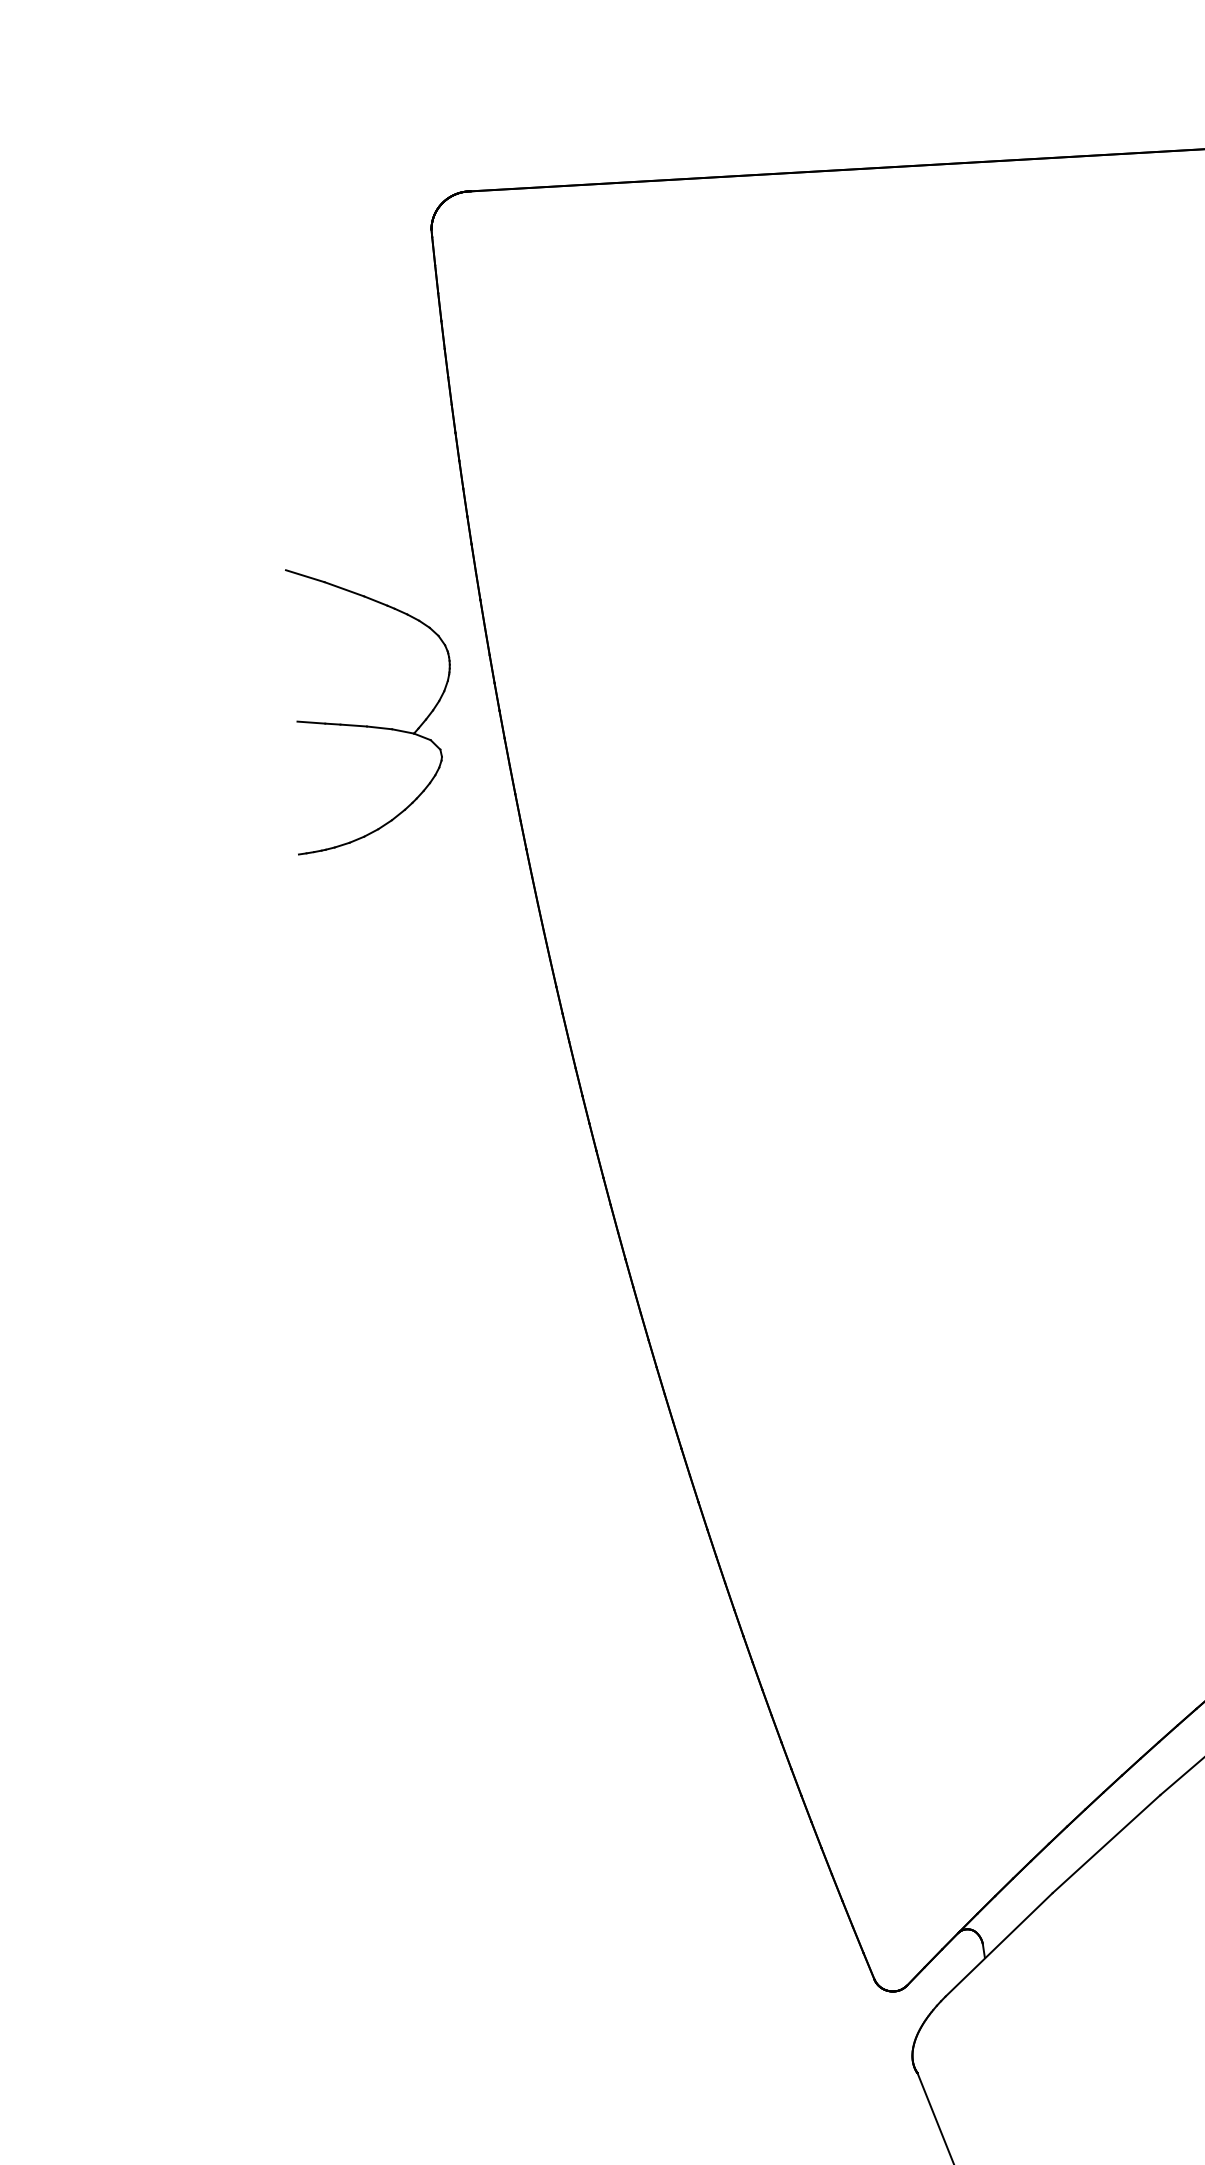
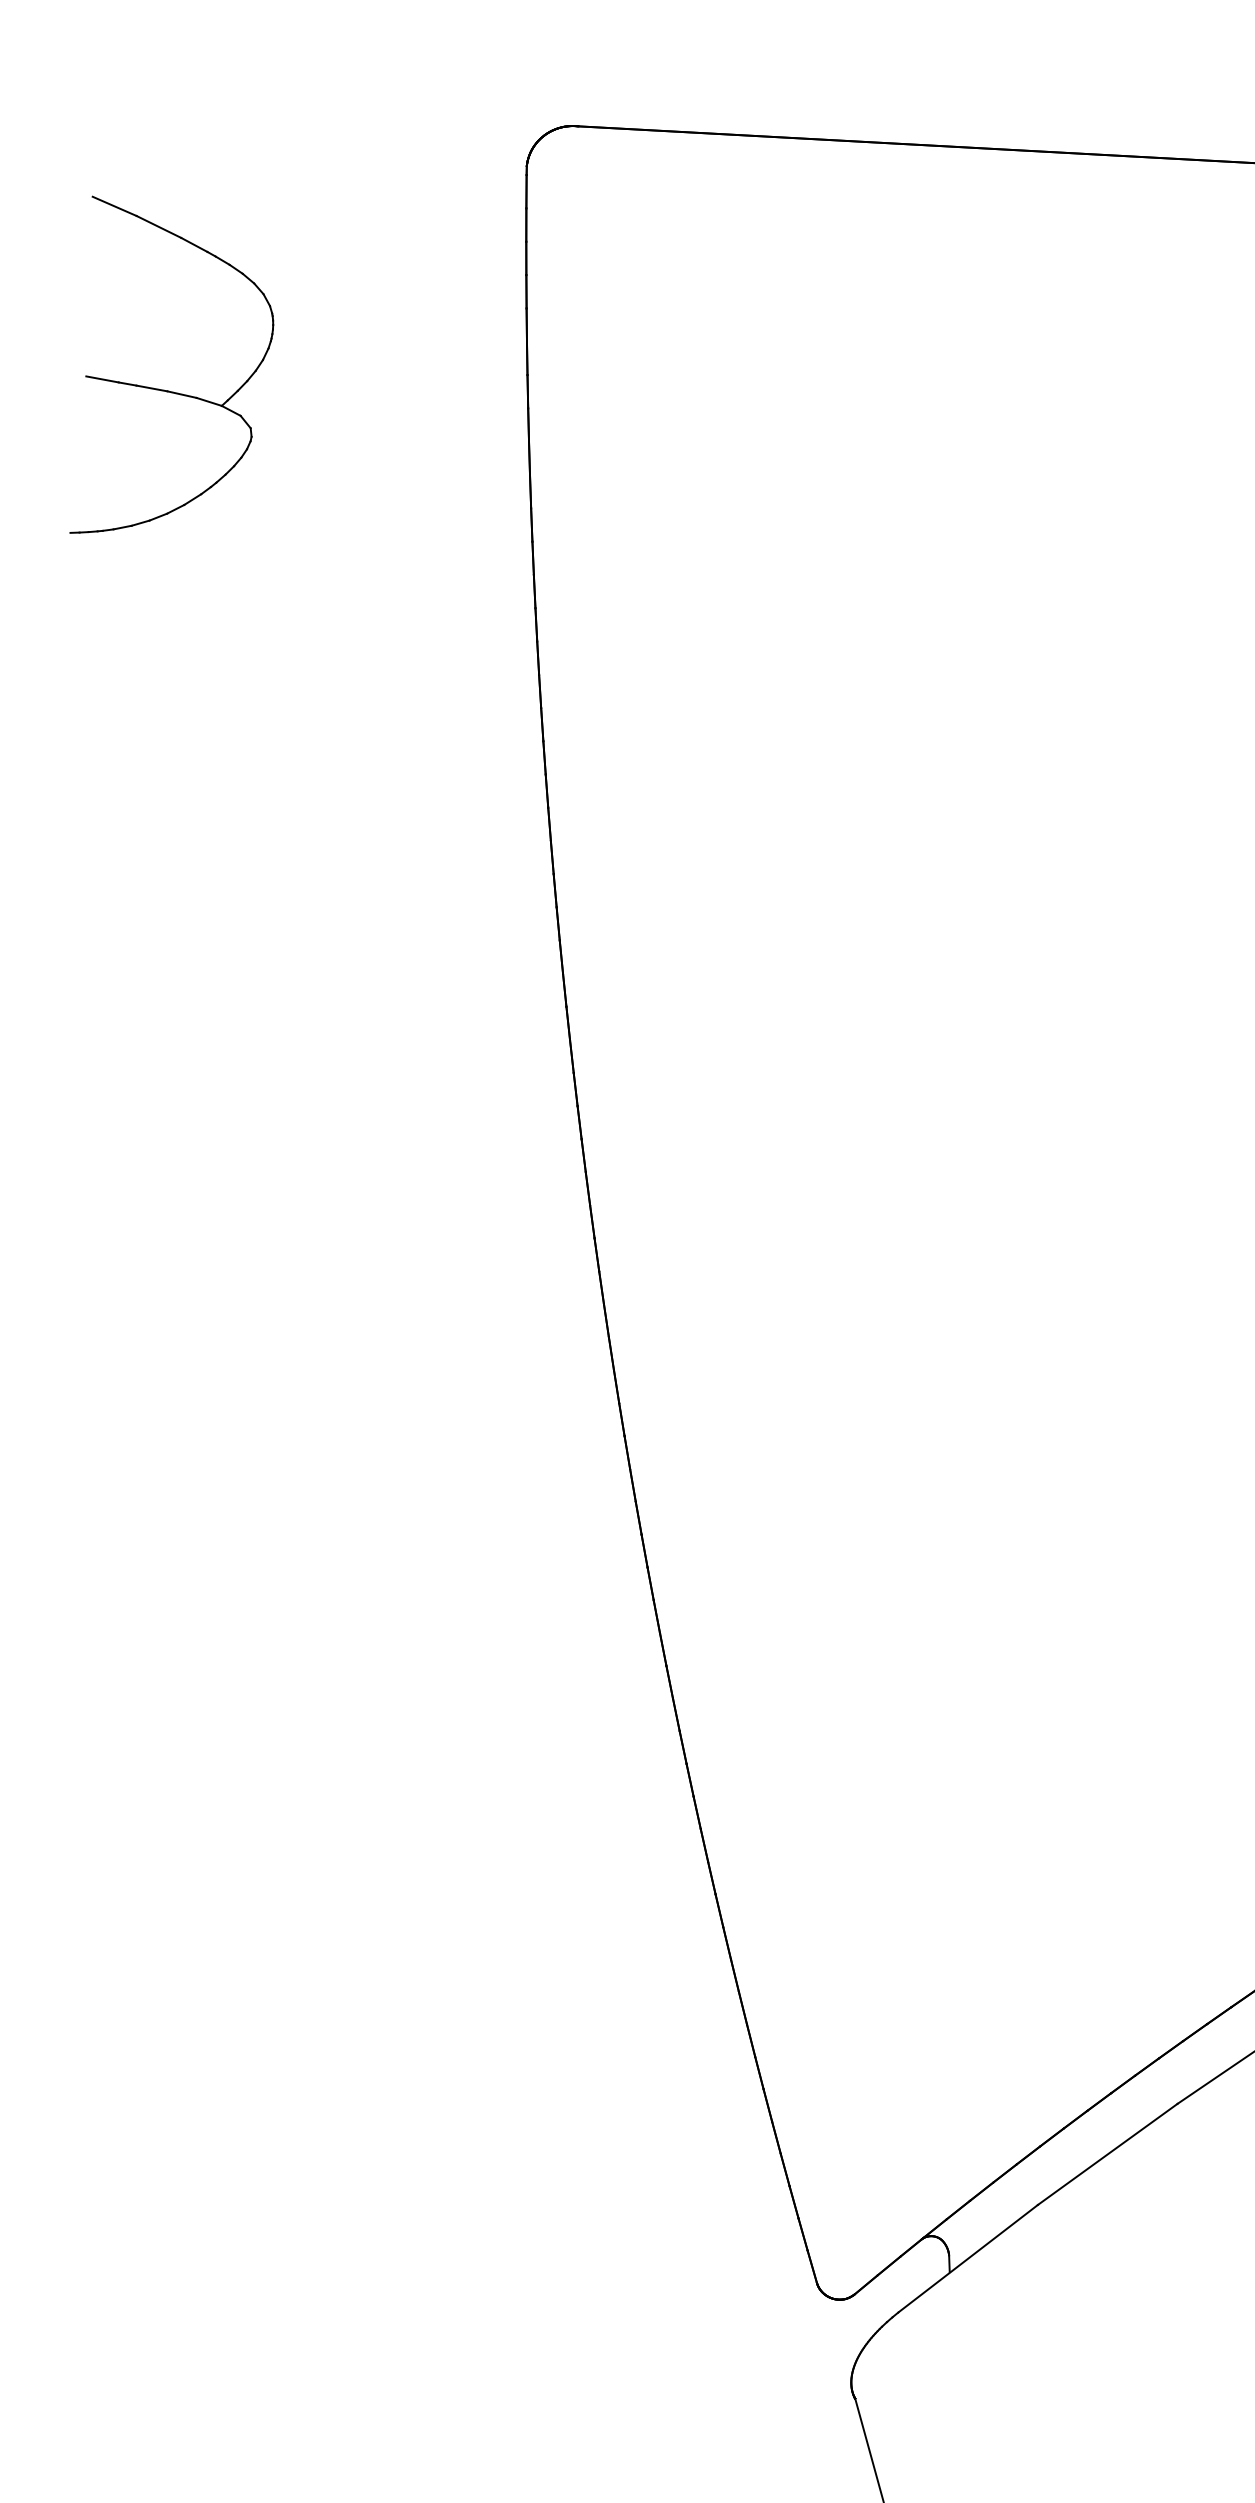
part: (367, 725) -> (168, 390), moved

